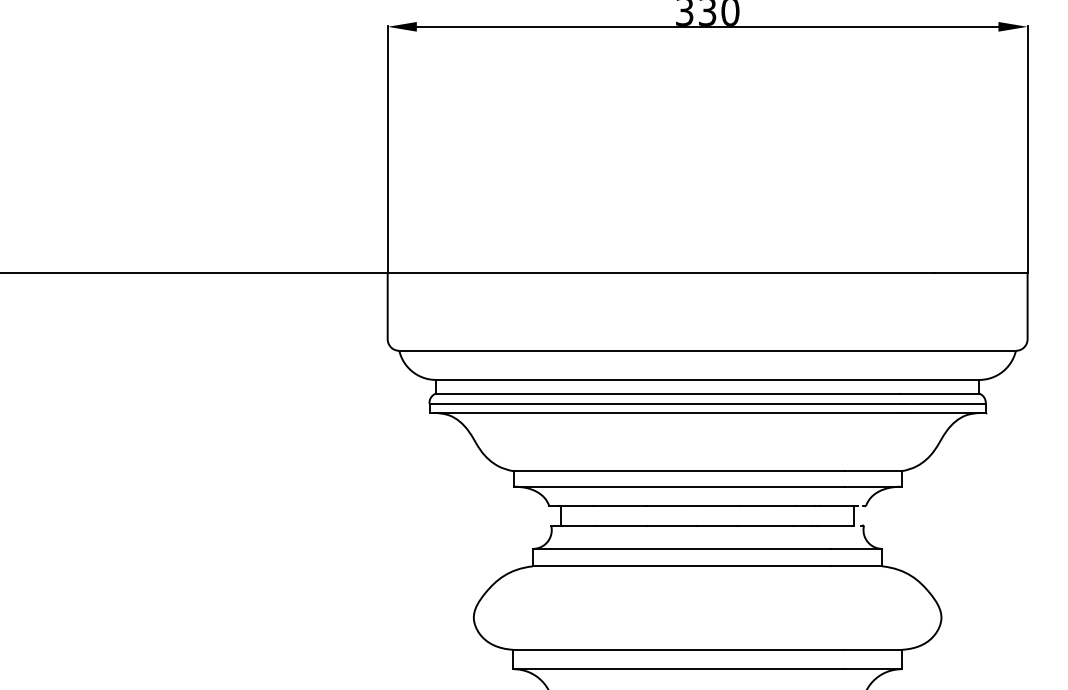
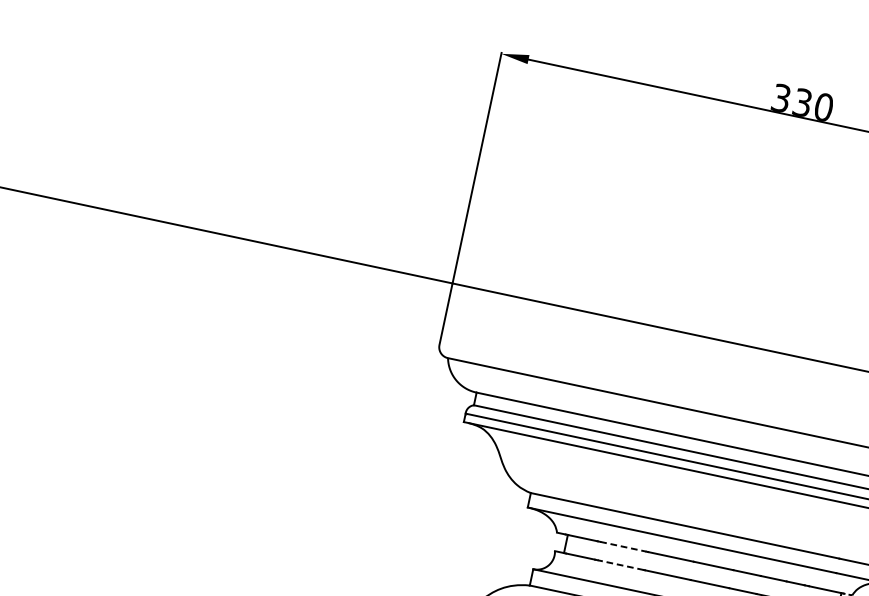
line: (620, 506) -> (623, 547), solid -> dashed
line: (621, 525) -> (620, 565), solid -> dashed

